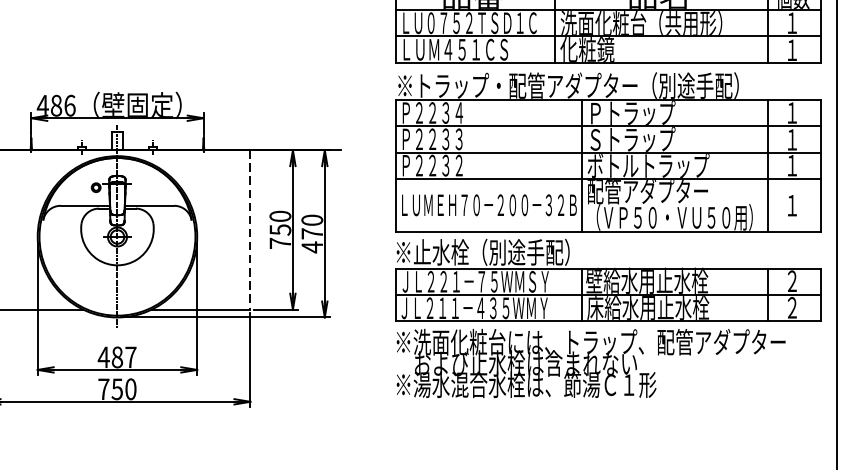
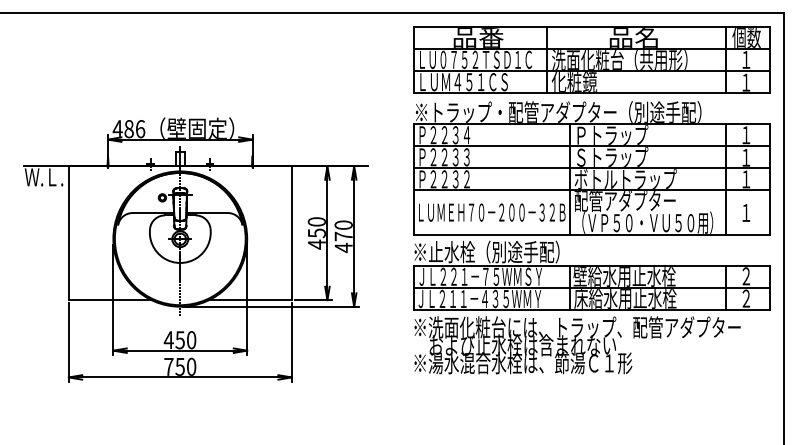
line: (250, 230) -> (291, 233), dashed -> solid
text: (279, 243) -> (316, 244), 750 -> 450
text: (123, 357) -> (185, 340), 487 -> 450

